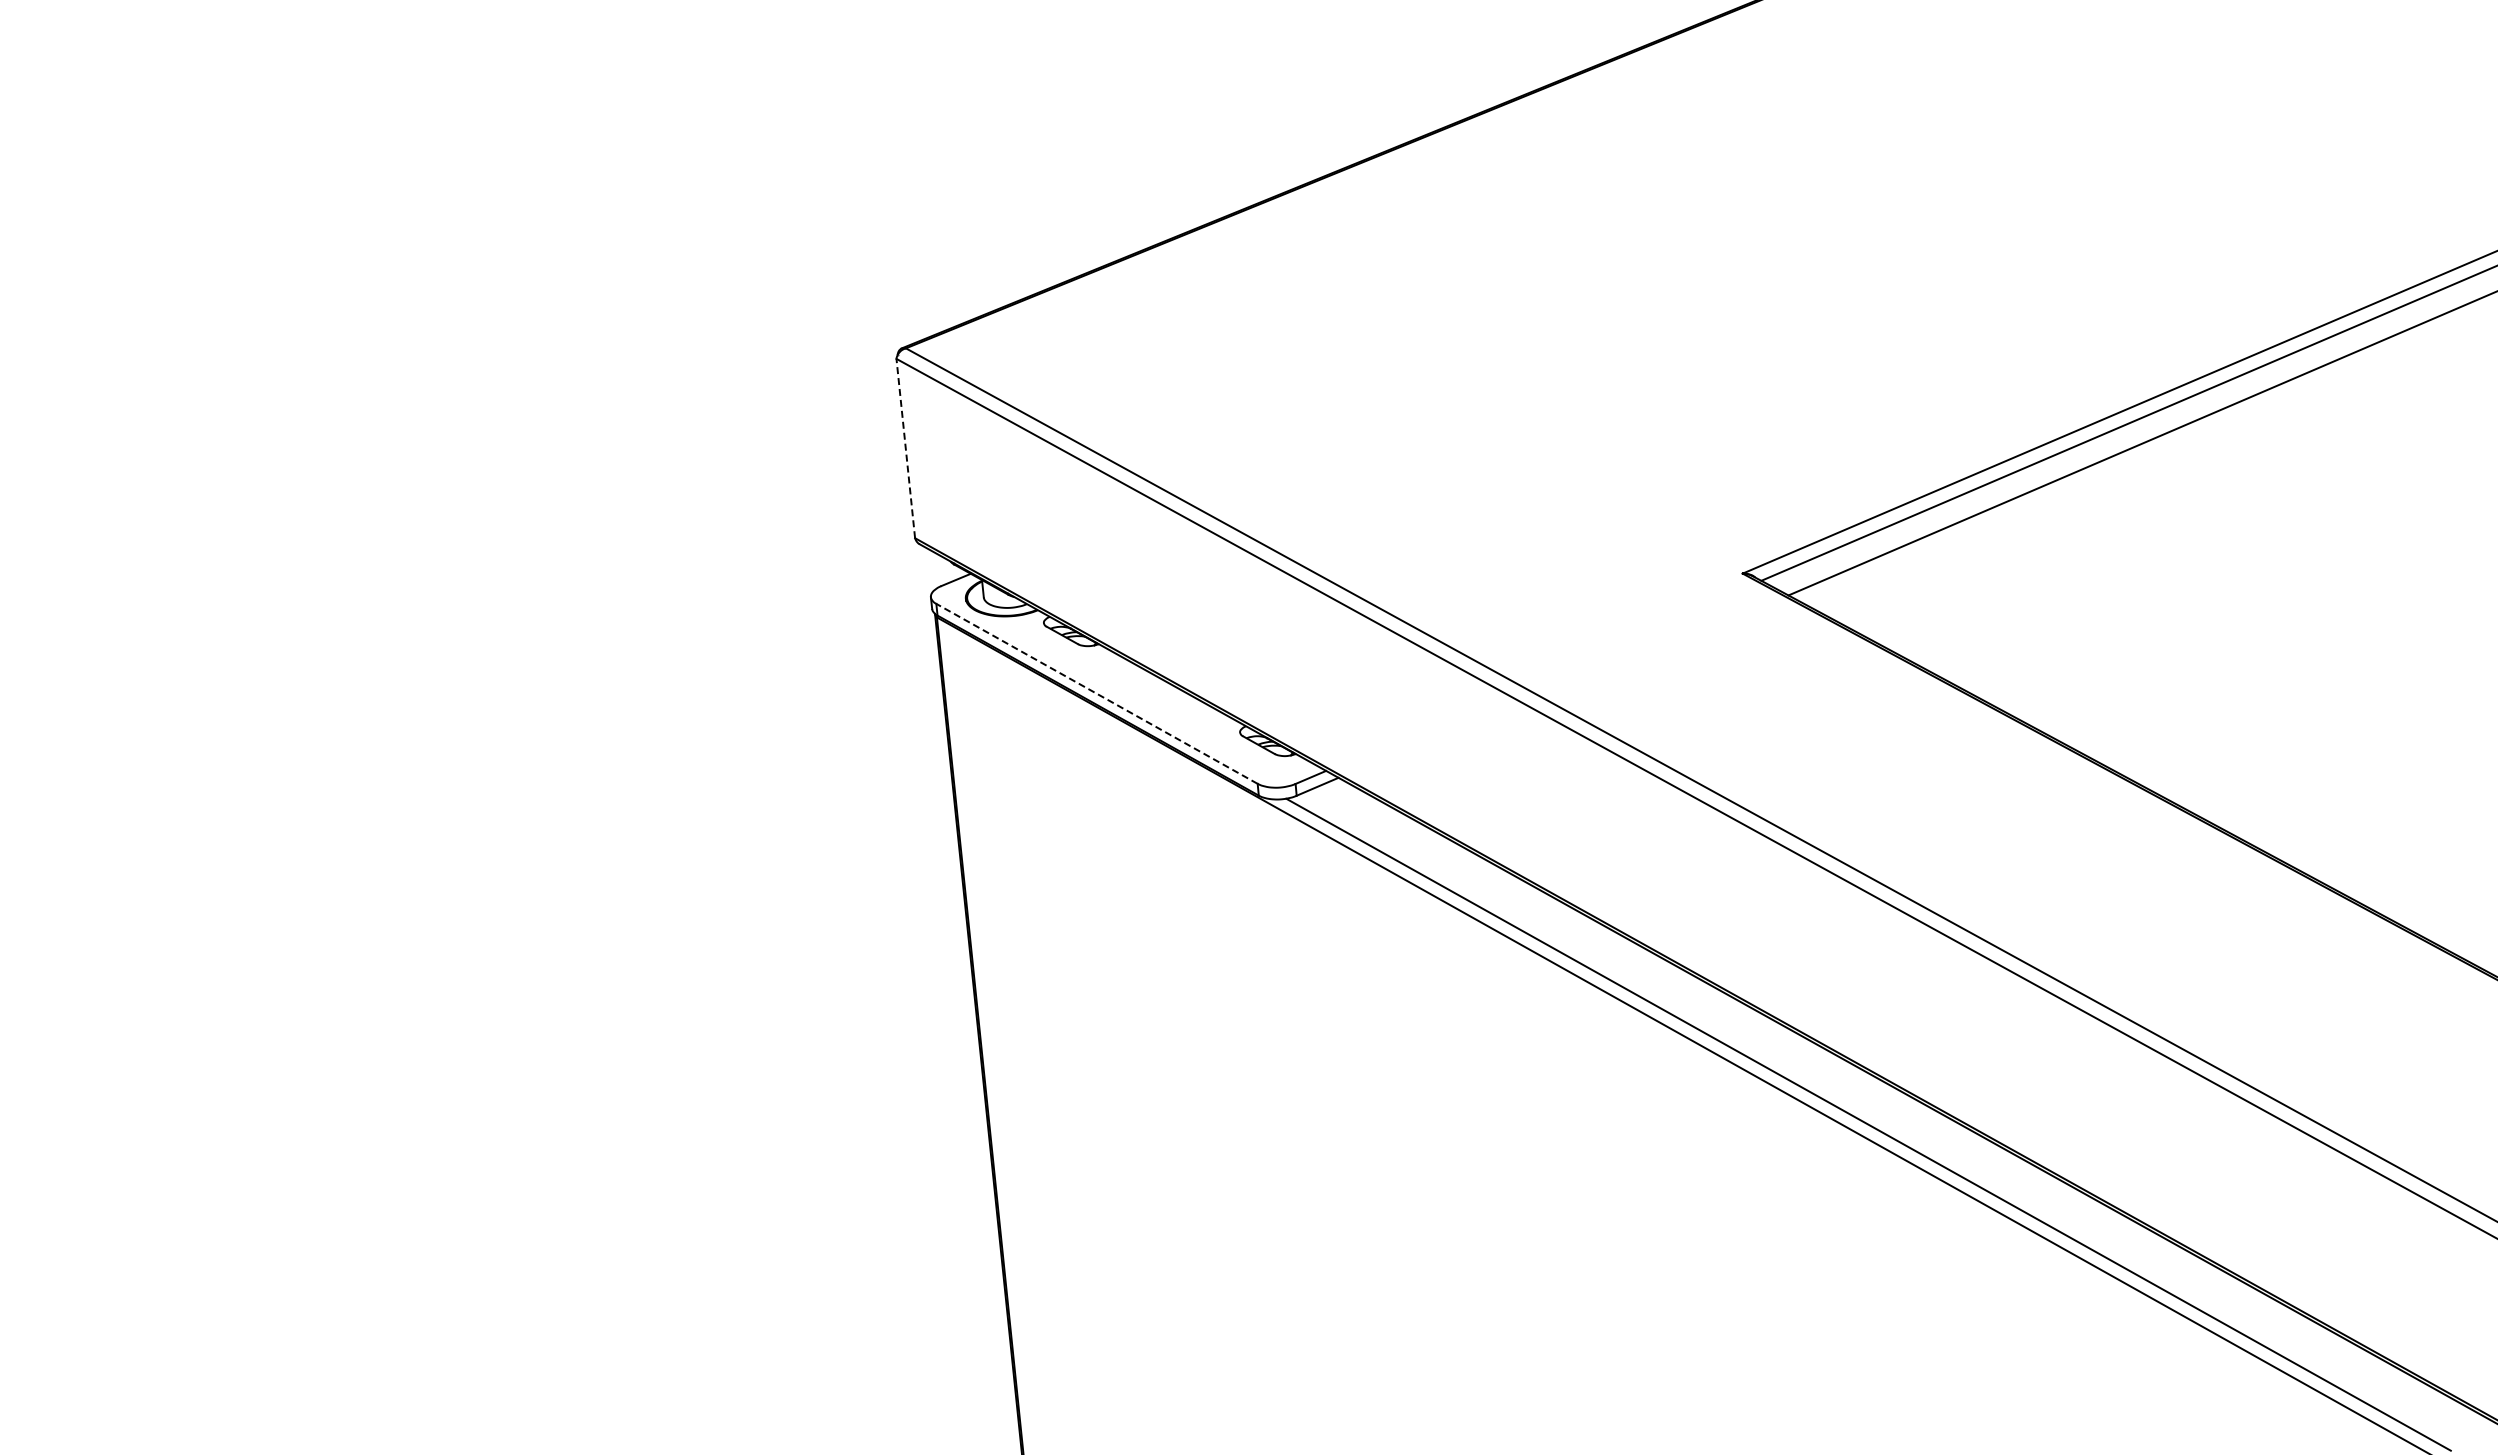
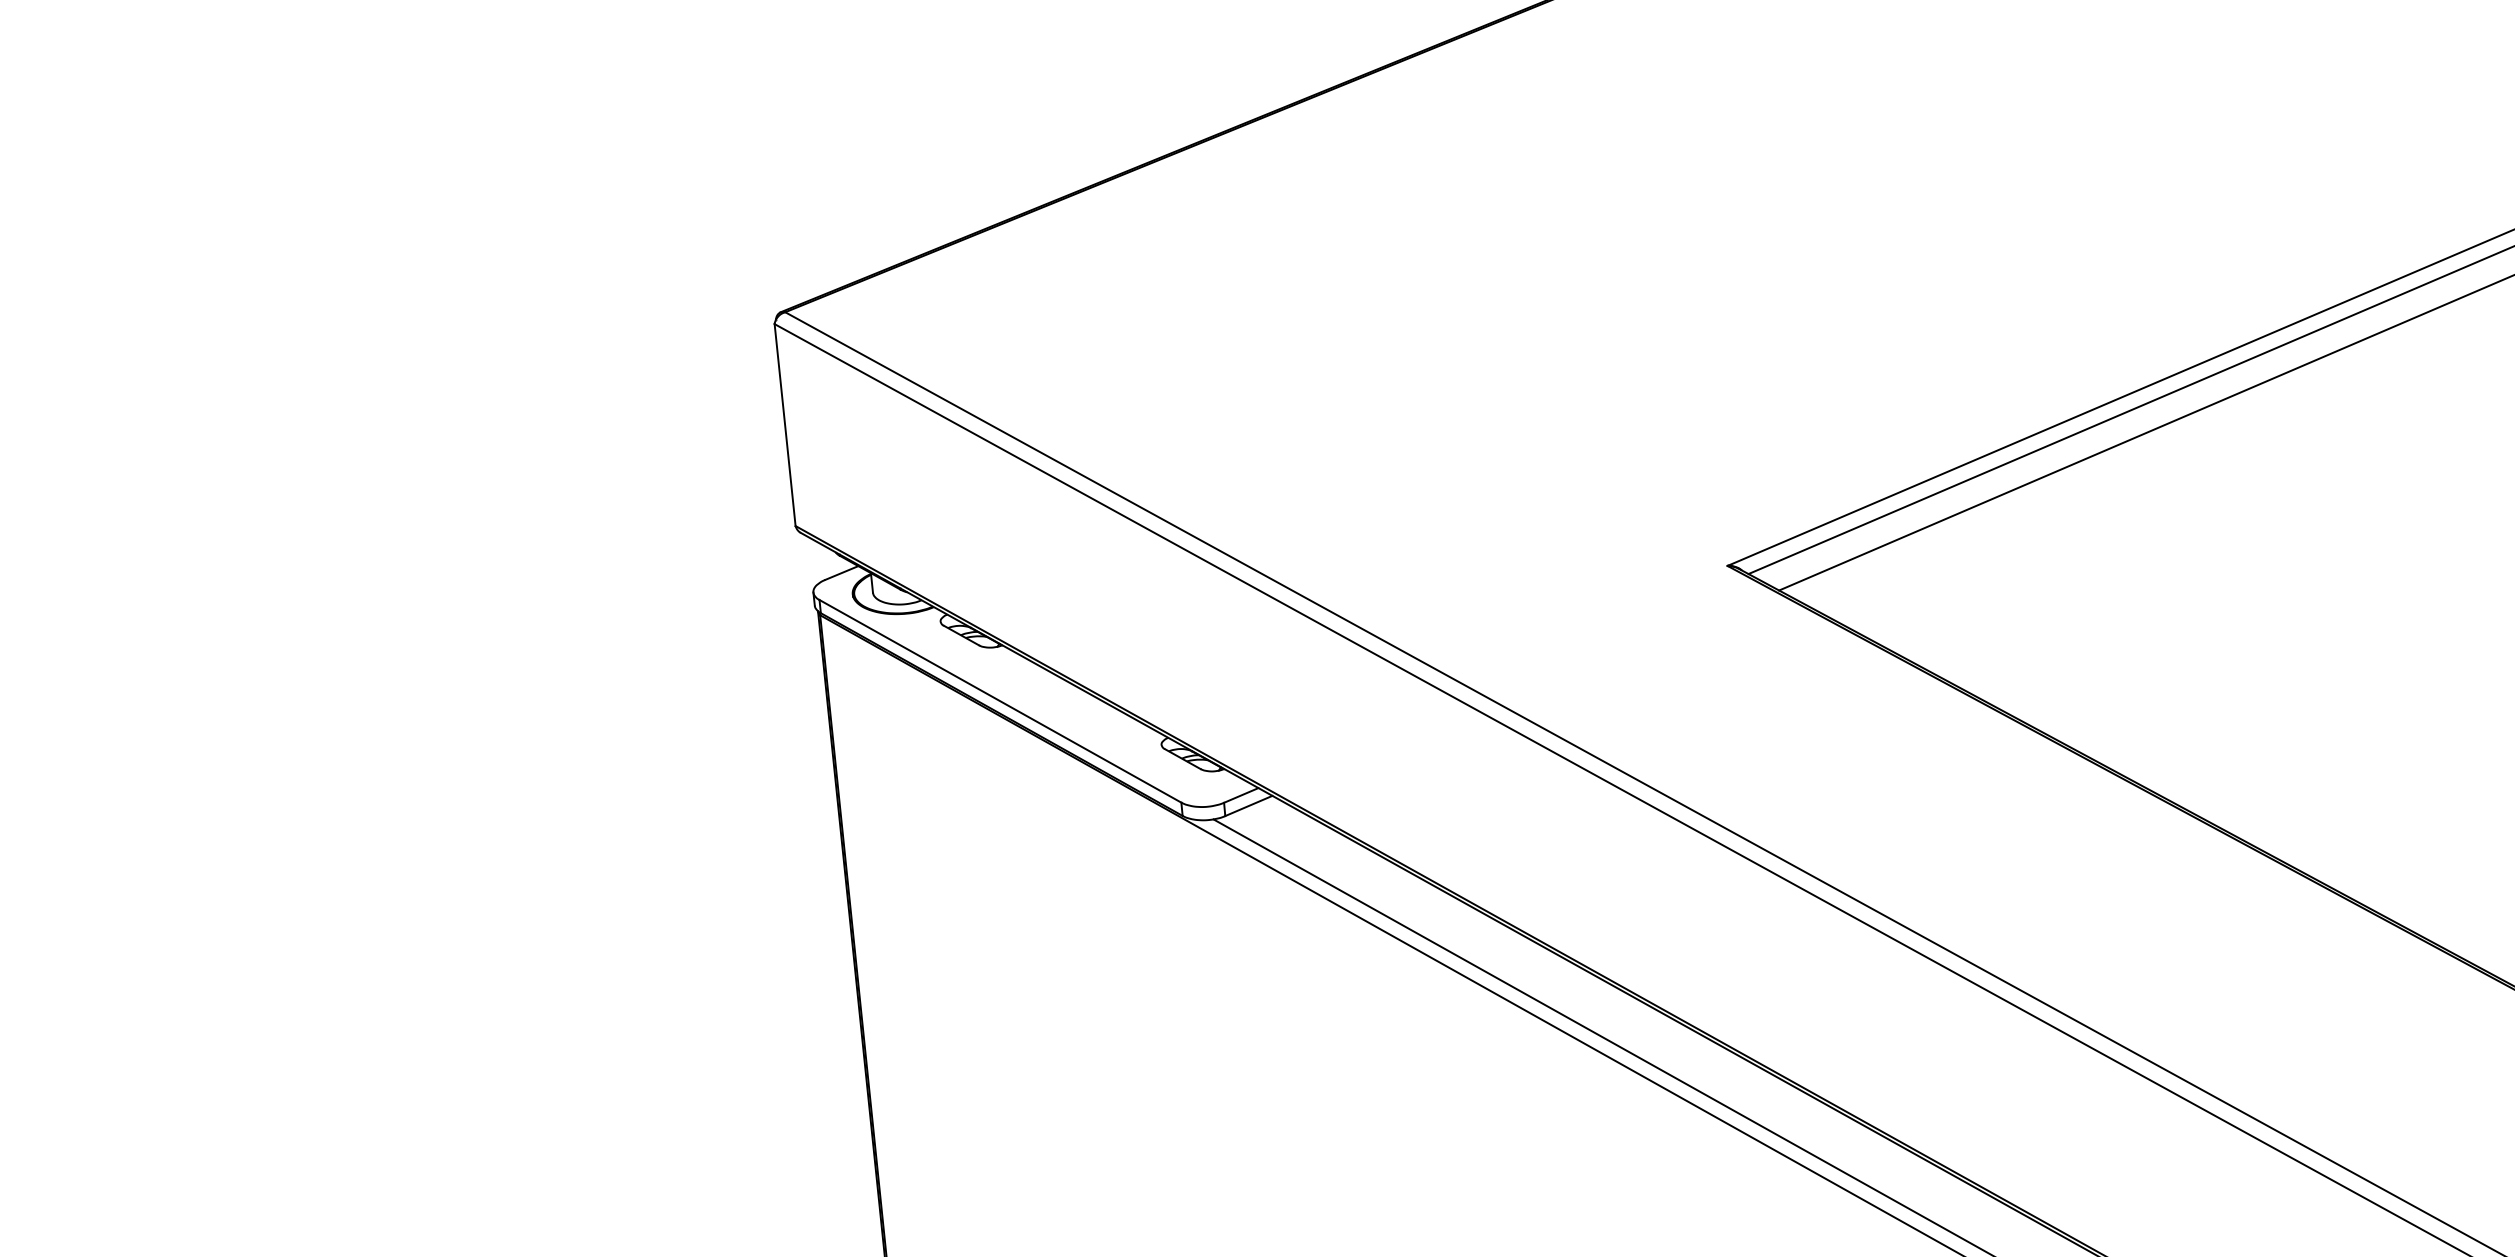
line: (905, 448) -> (784, 425), dashed -> solid
line: (1096, 693) -> (999, 700), dashed -> solid

